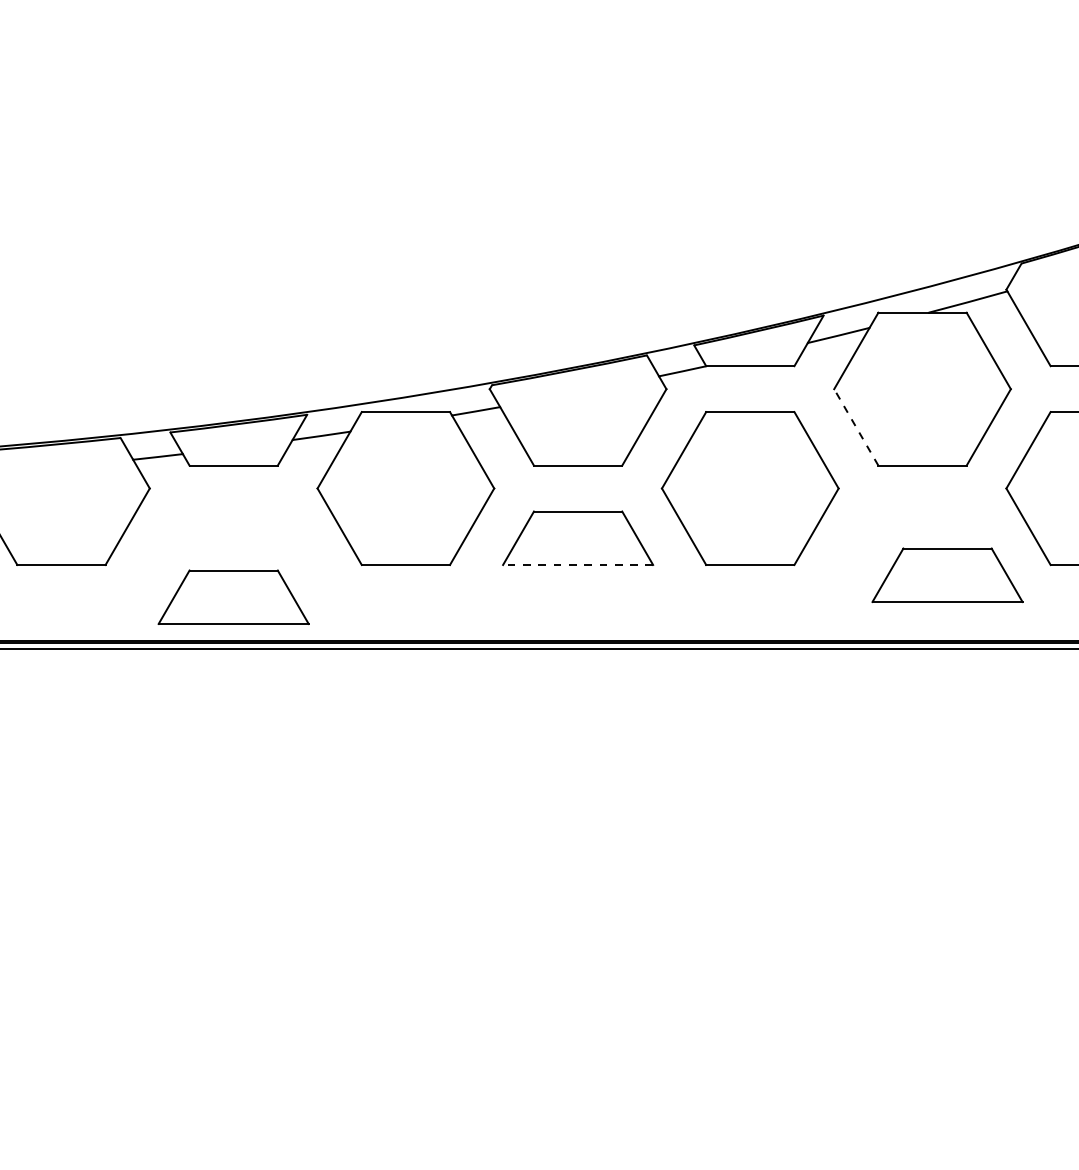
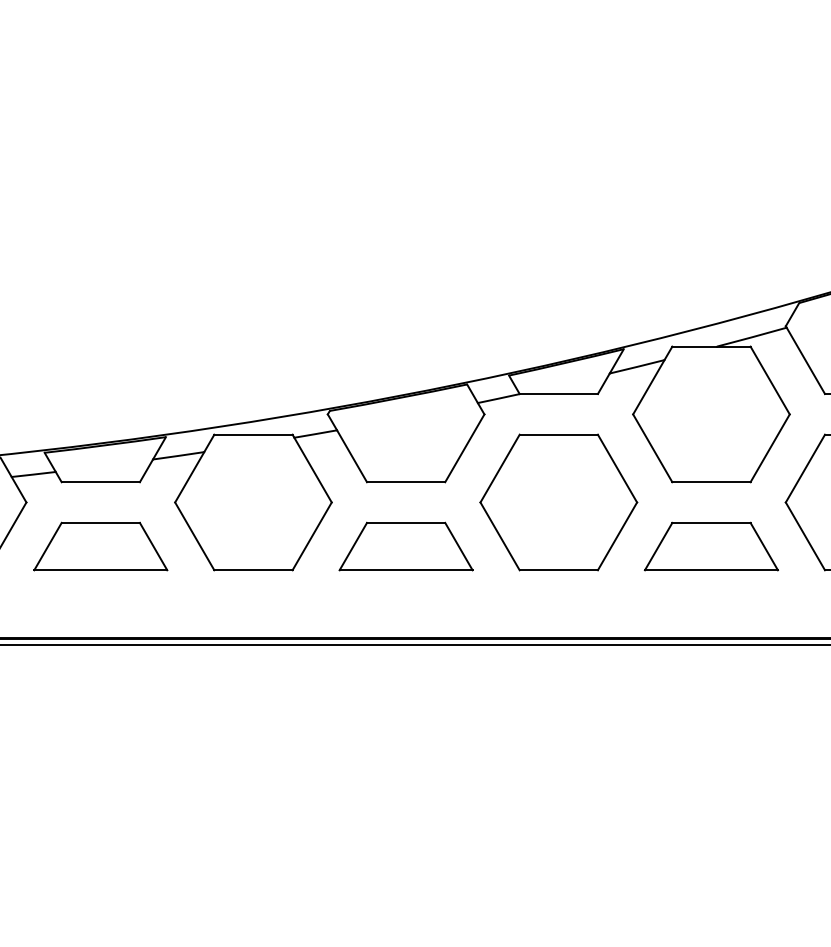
line: (856, 426) -> (652, 447), dashed -> solid
line: (577, 564) -> (405, 569), dashed -> solid
part: (947, 574) -> (711, 545), moved
part: (233, 596) -> (100, 545), moved

